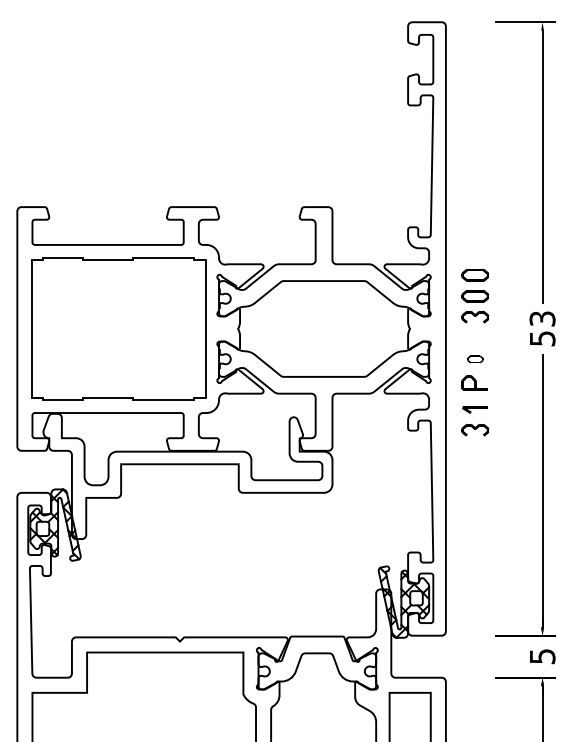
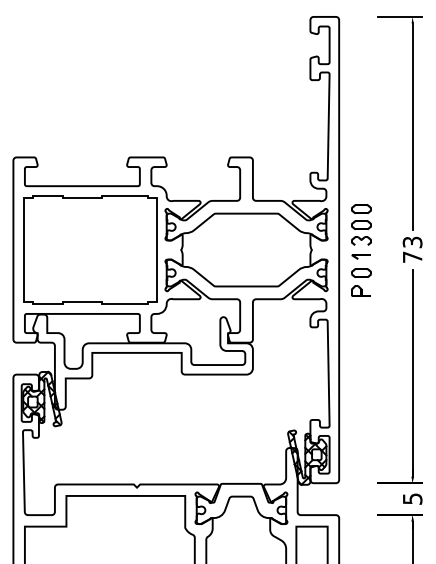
text: (542, 338) -> (412, 257), 53 -> 73
part: (475, 359) -> (361, 273), size x1.67
part: (474, 409) -> (360, 256), moved
part: (475, 430) -> (361, 327), removed

